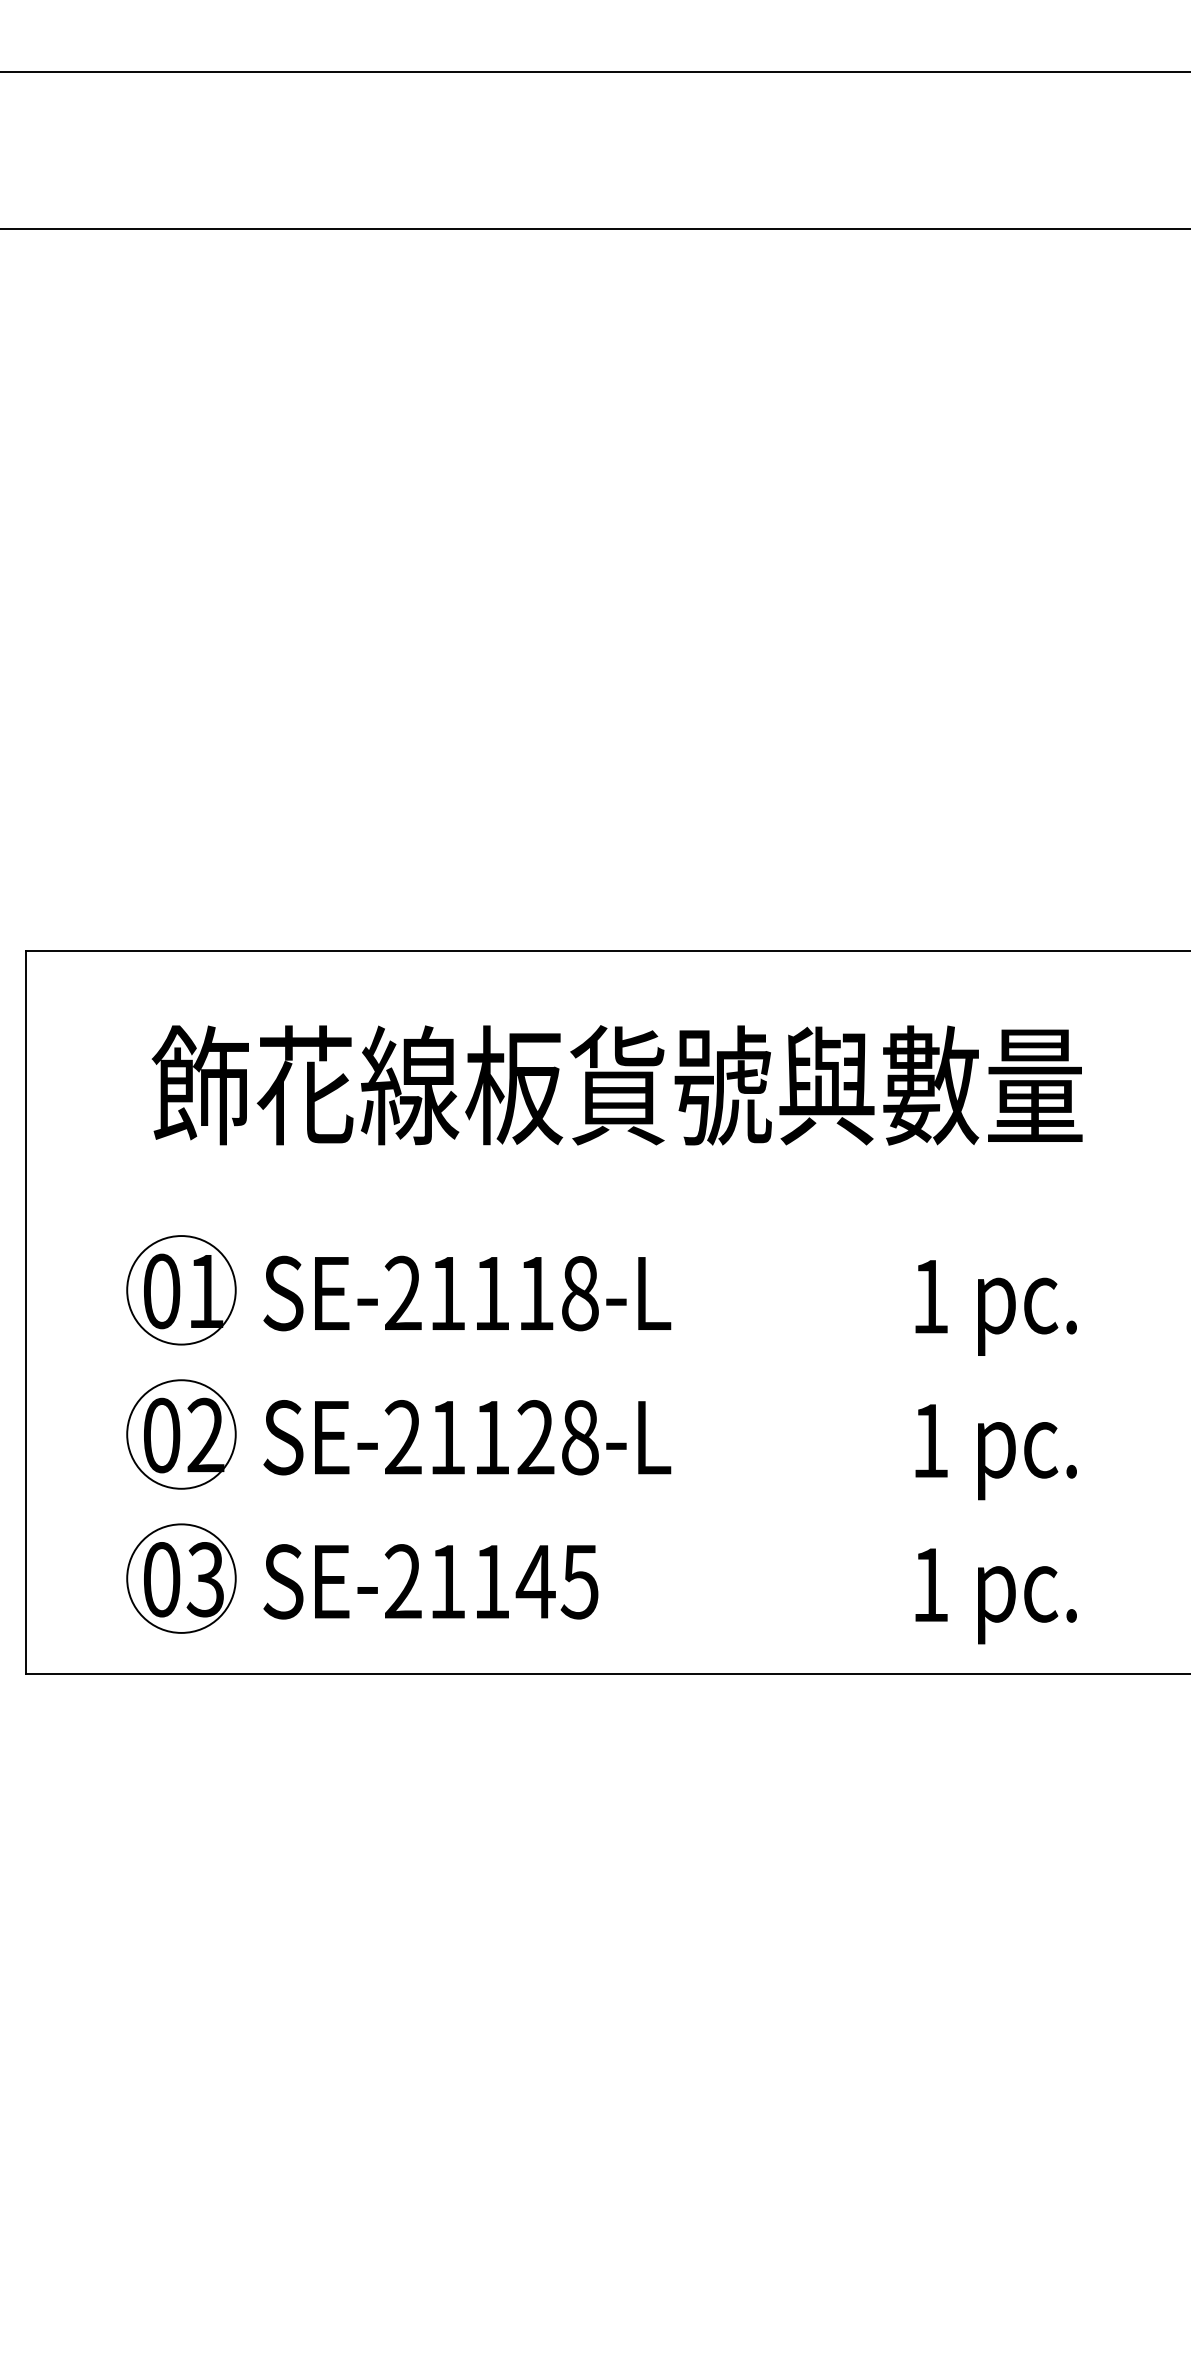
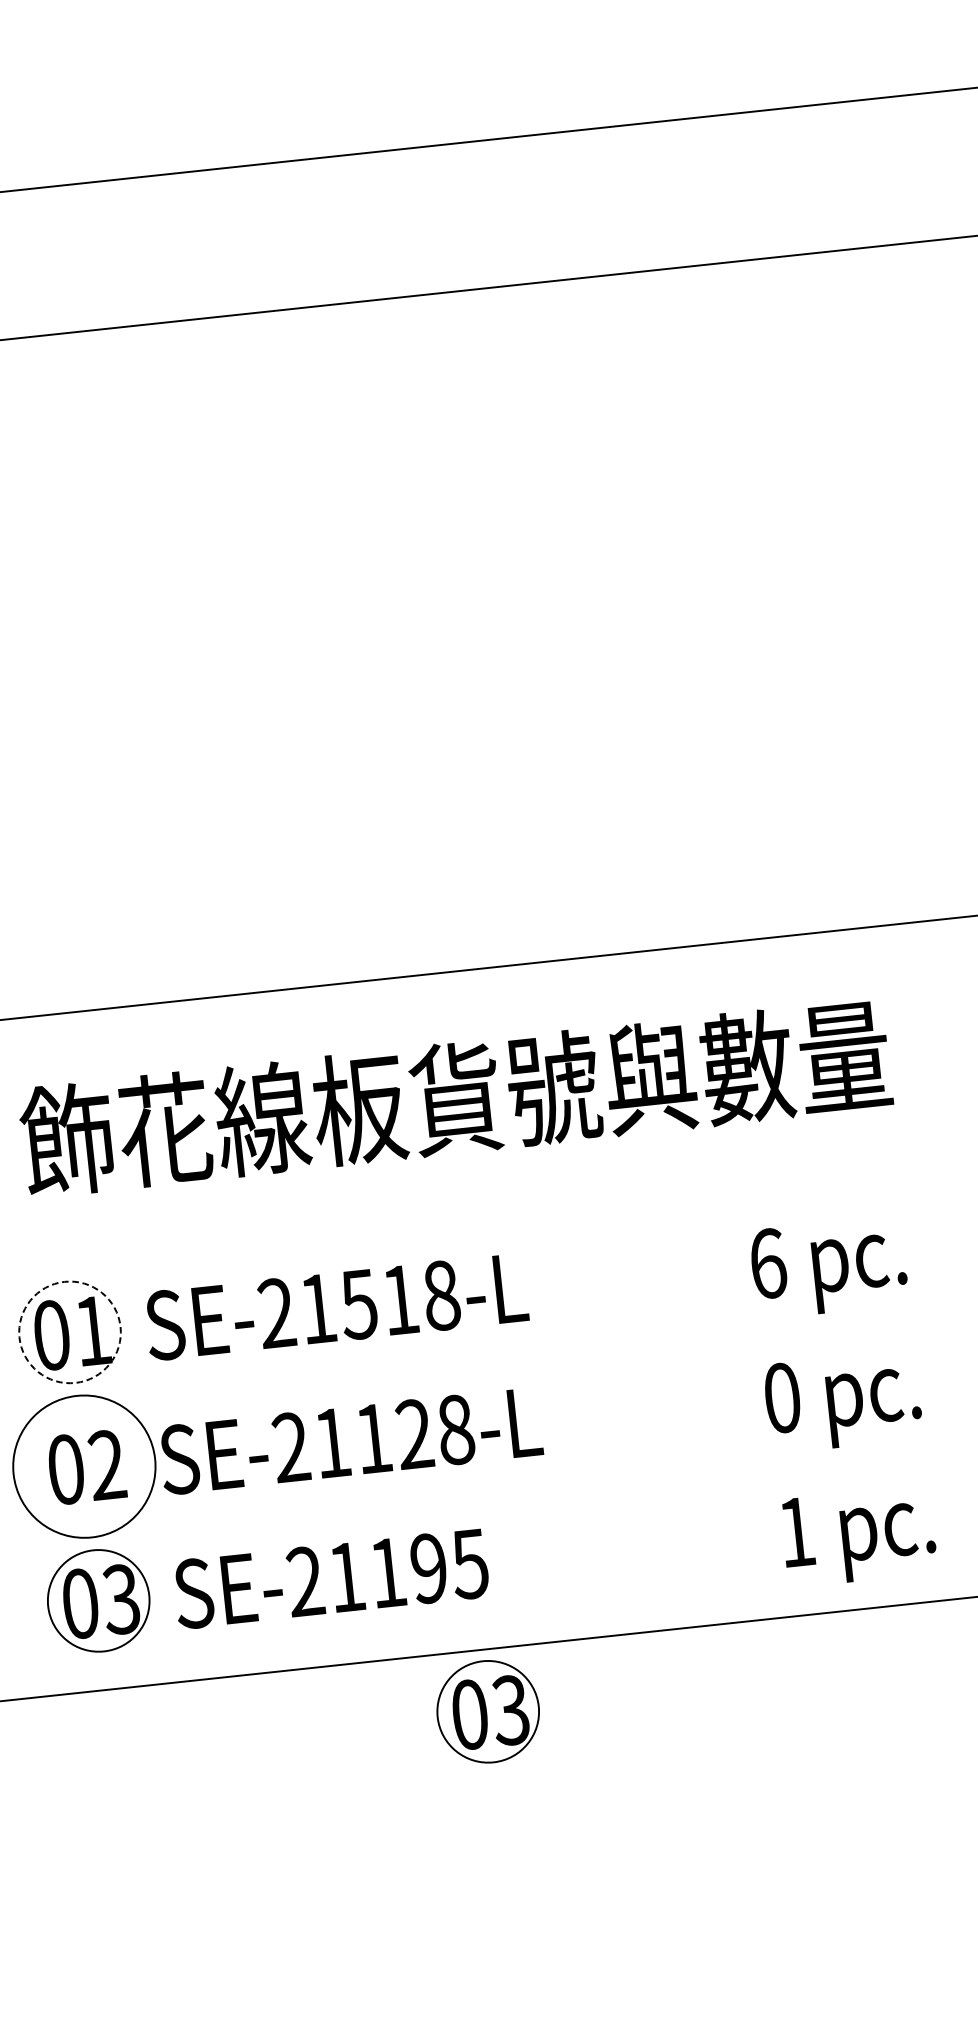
circle: (181, 1290) -> (70, 1332), solid -> dashed
text: (490, 1294) -> (358, 1305), SE-21118-L -> SE-21518-L
text: (931, 1296) -> (768, 1263), 1 -> 6
circle: (181, 1434) -> (84, 1466), size x1.4
text: (930, 1440) -> (782, 1397), 1 -> 0
text: (535, 1581) -> (428, 1568), SE-21145 -> SE-21195
part: (582, 1740) -> (488, 1711), added

